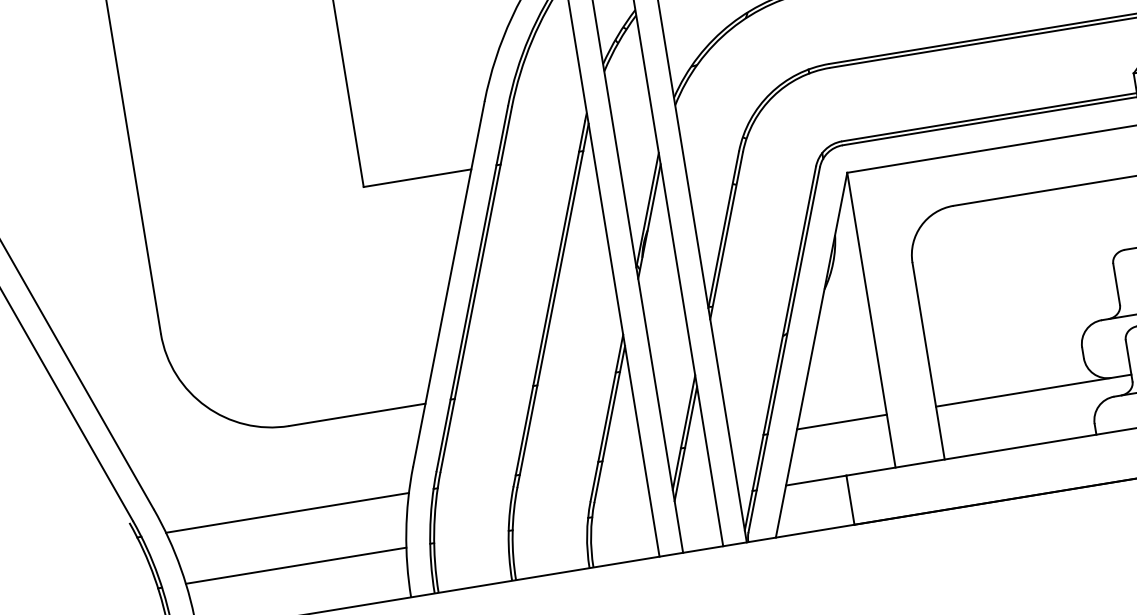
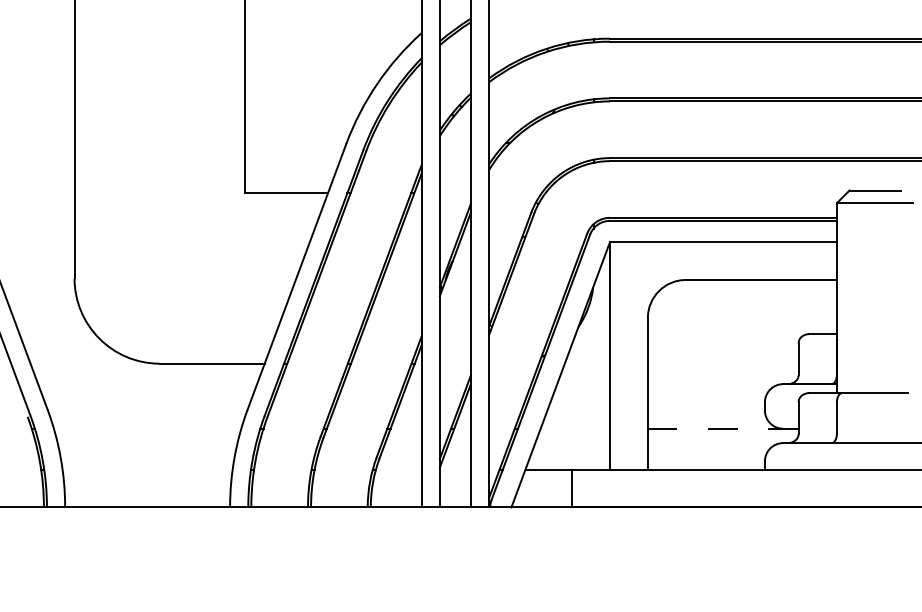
line: (1032, 390) -> (722, 428), solid -> dashed
line: (842, 421) -> (575, 428), removed
line: (287, 512) -> (147, 428), removed
line: (296, 565) -> (147, 469), removed

